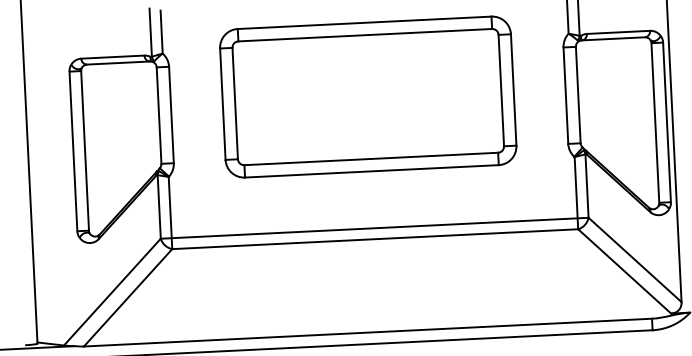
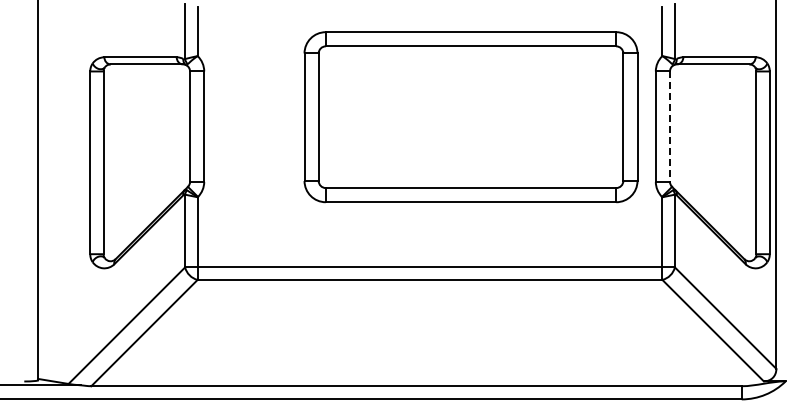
line: (577, 95) -> (669, 127), solid -> dashed
part: (367, 97) -> (470, 117), moved

